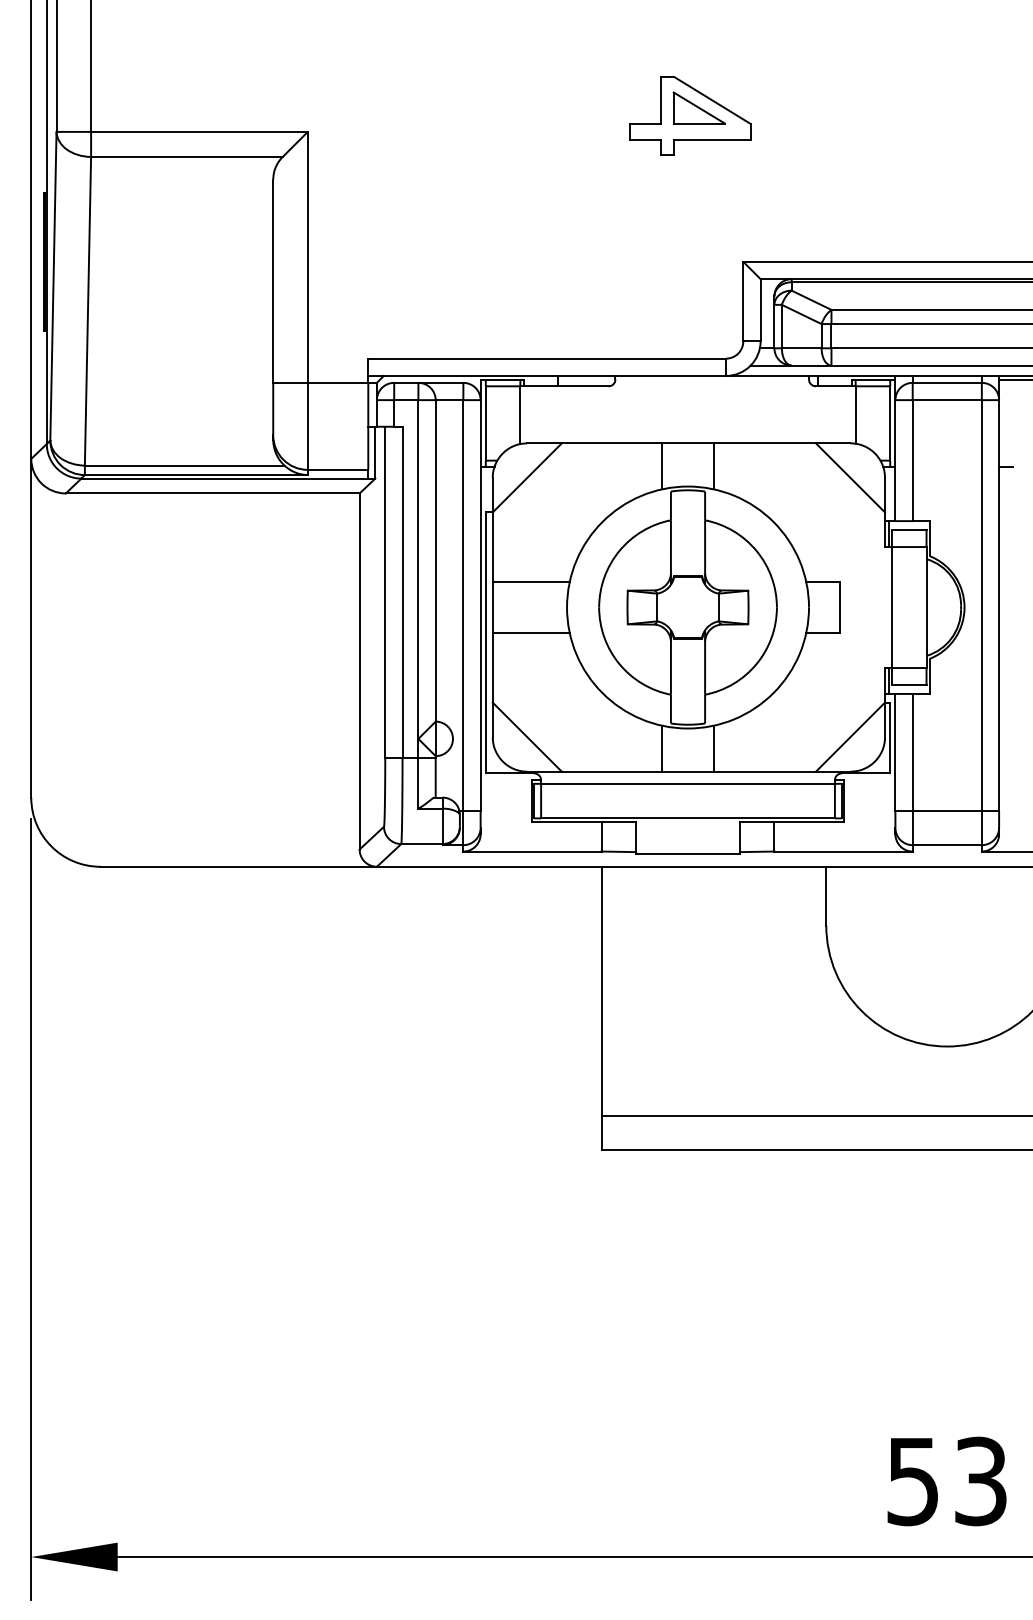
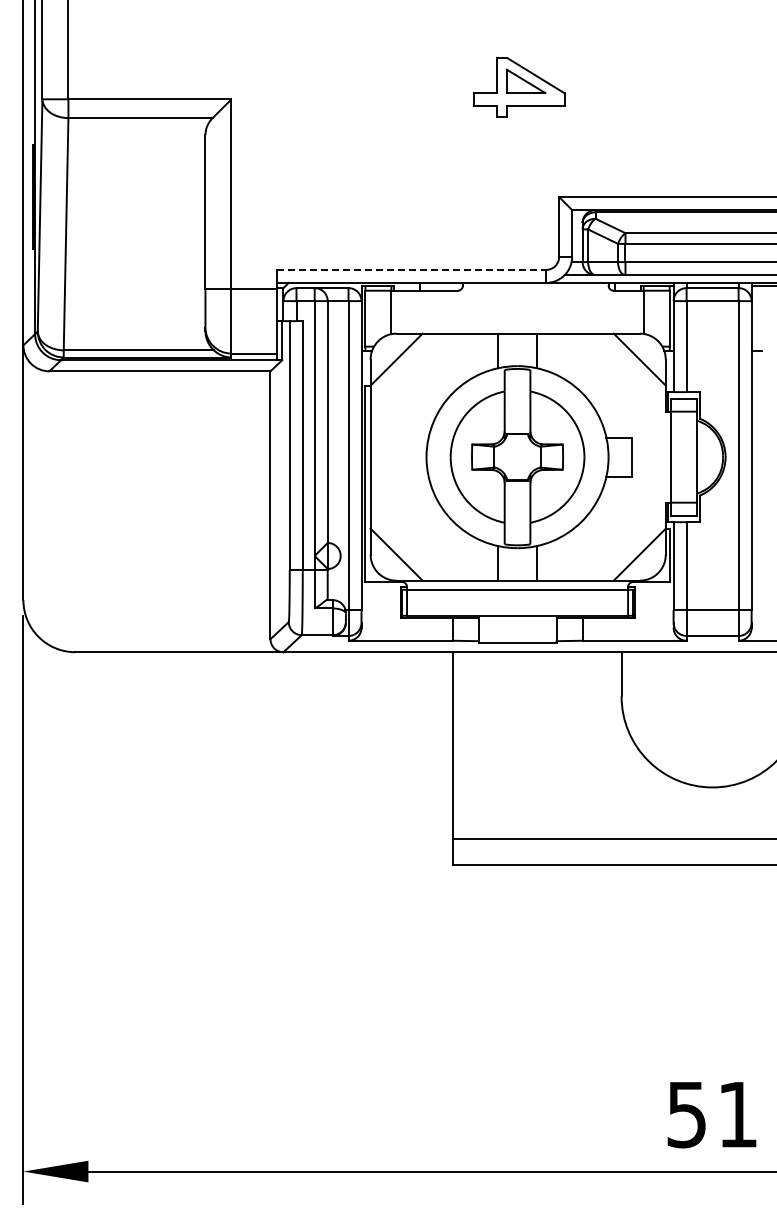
line: (547, 358) -> (411, 269), solid -> dashed
line: (531, 581) -> (399, 437), removed
line: (531, 633) -> (399, 476), removed
text: (980, 1481) -> (737, 1114), 53 -> 51

